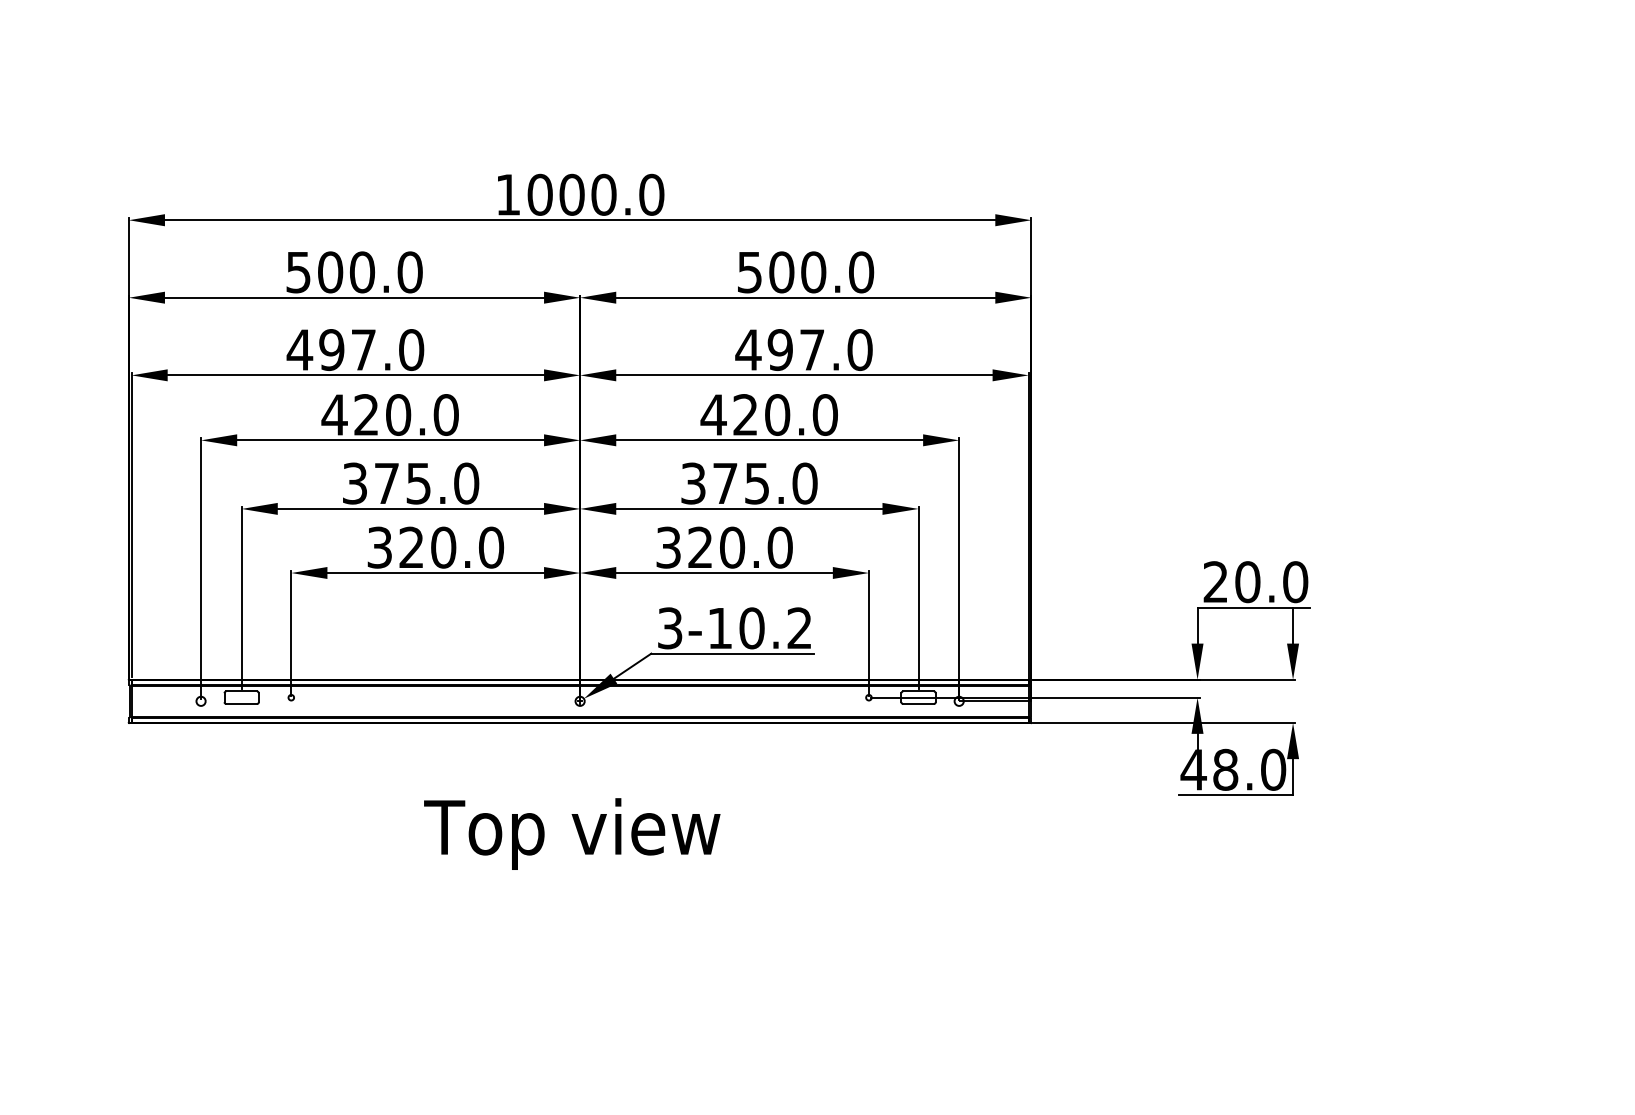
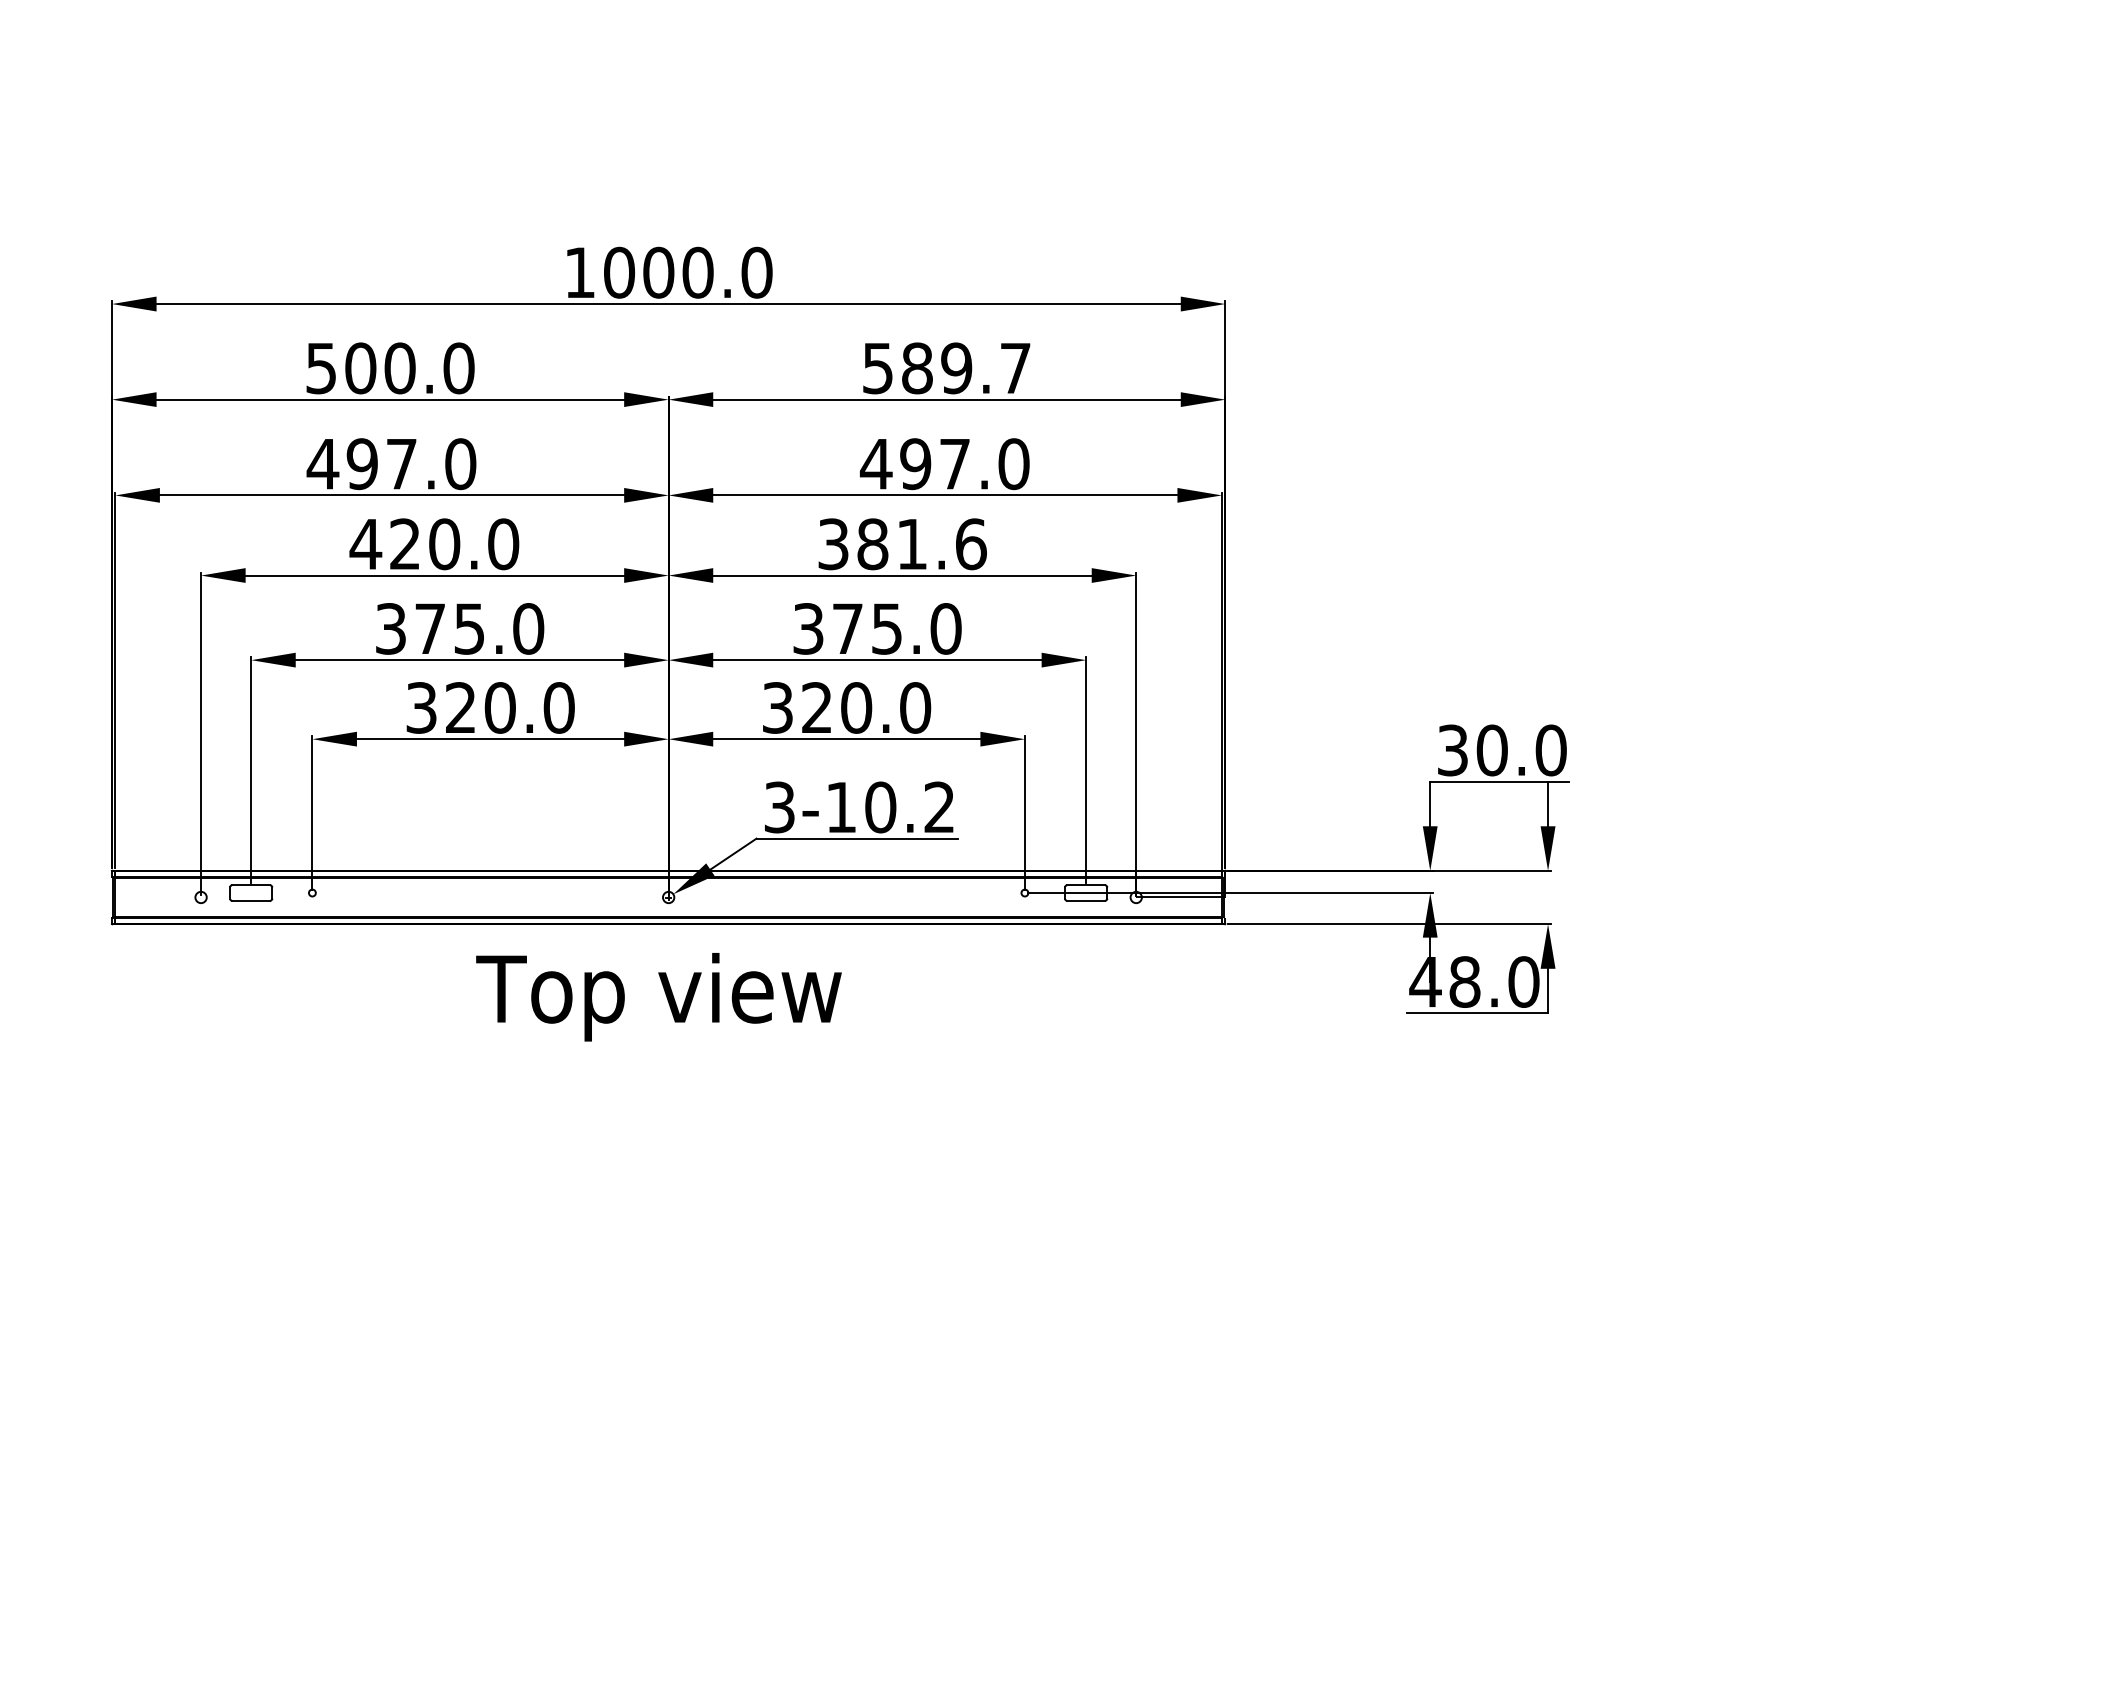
text: (821, 272) -> (966, 368), 500.0 -> 589.7
text: (768, 415) -> (901, 544), 420.0 -> 381.6
text: (1215, 582) -> (1452, 750), 20.0 -> 30.0
text: (571, 834) -> (658, 997), moved

